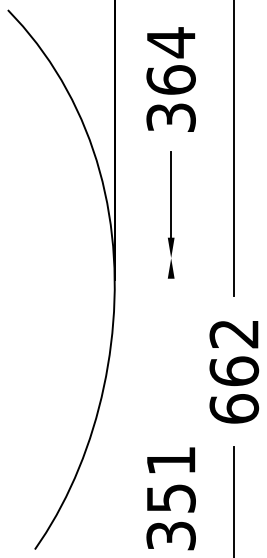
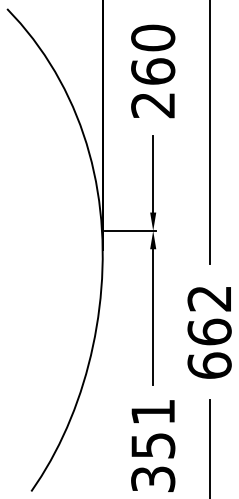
text: (170, 79) -> (152, 71), 364 -> 260
line: (145, 258) -> (130, 231), added
line: (171, 354) -> (153, 317), added

